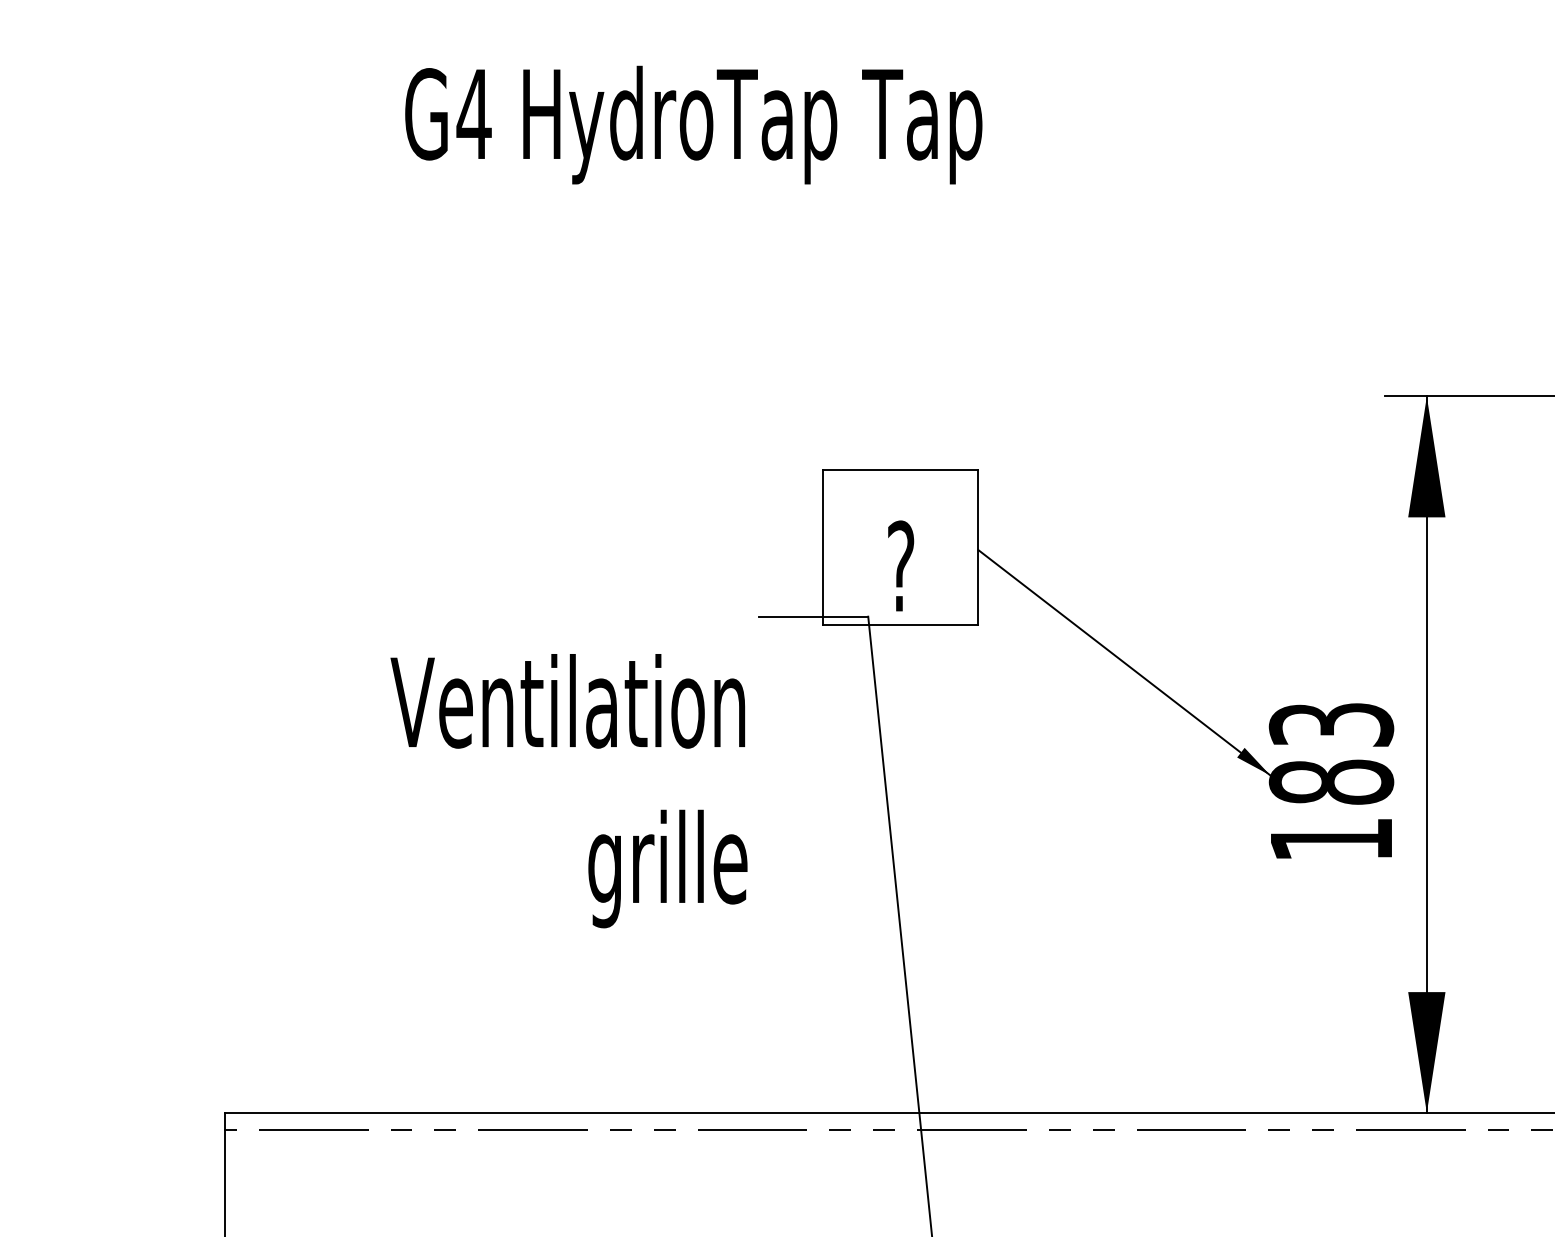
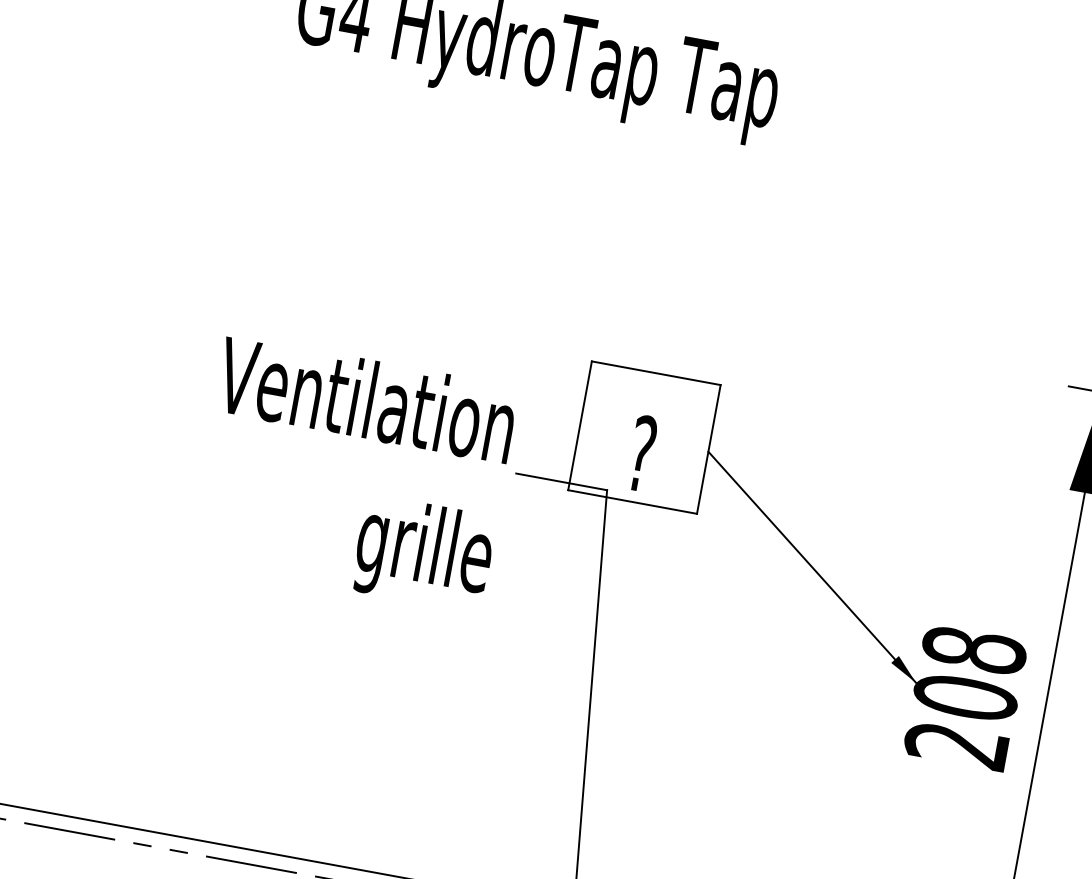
text: (1331, 781) -> (965, 697), 183 -> 208
text: (568, 791) -> (353, 474), moved

